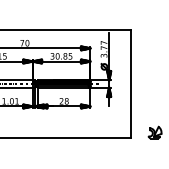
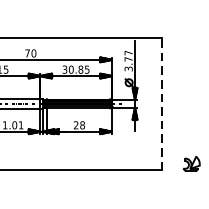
line: (131, 84) -> (162, 104), solid -> dashed

